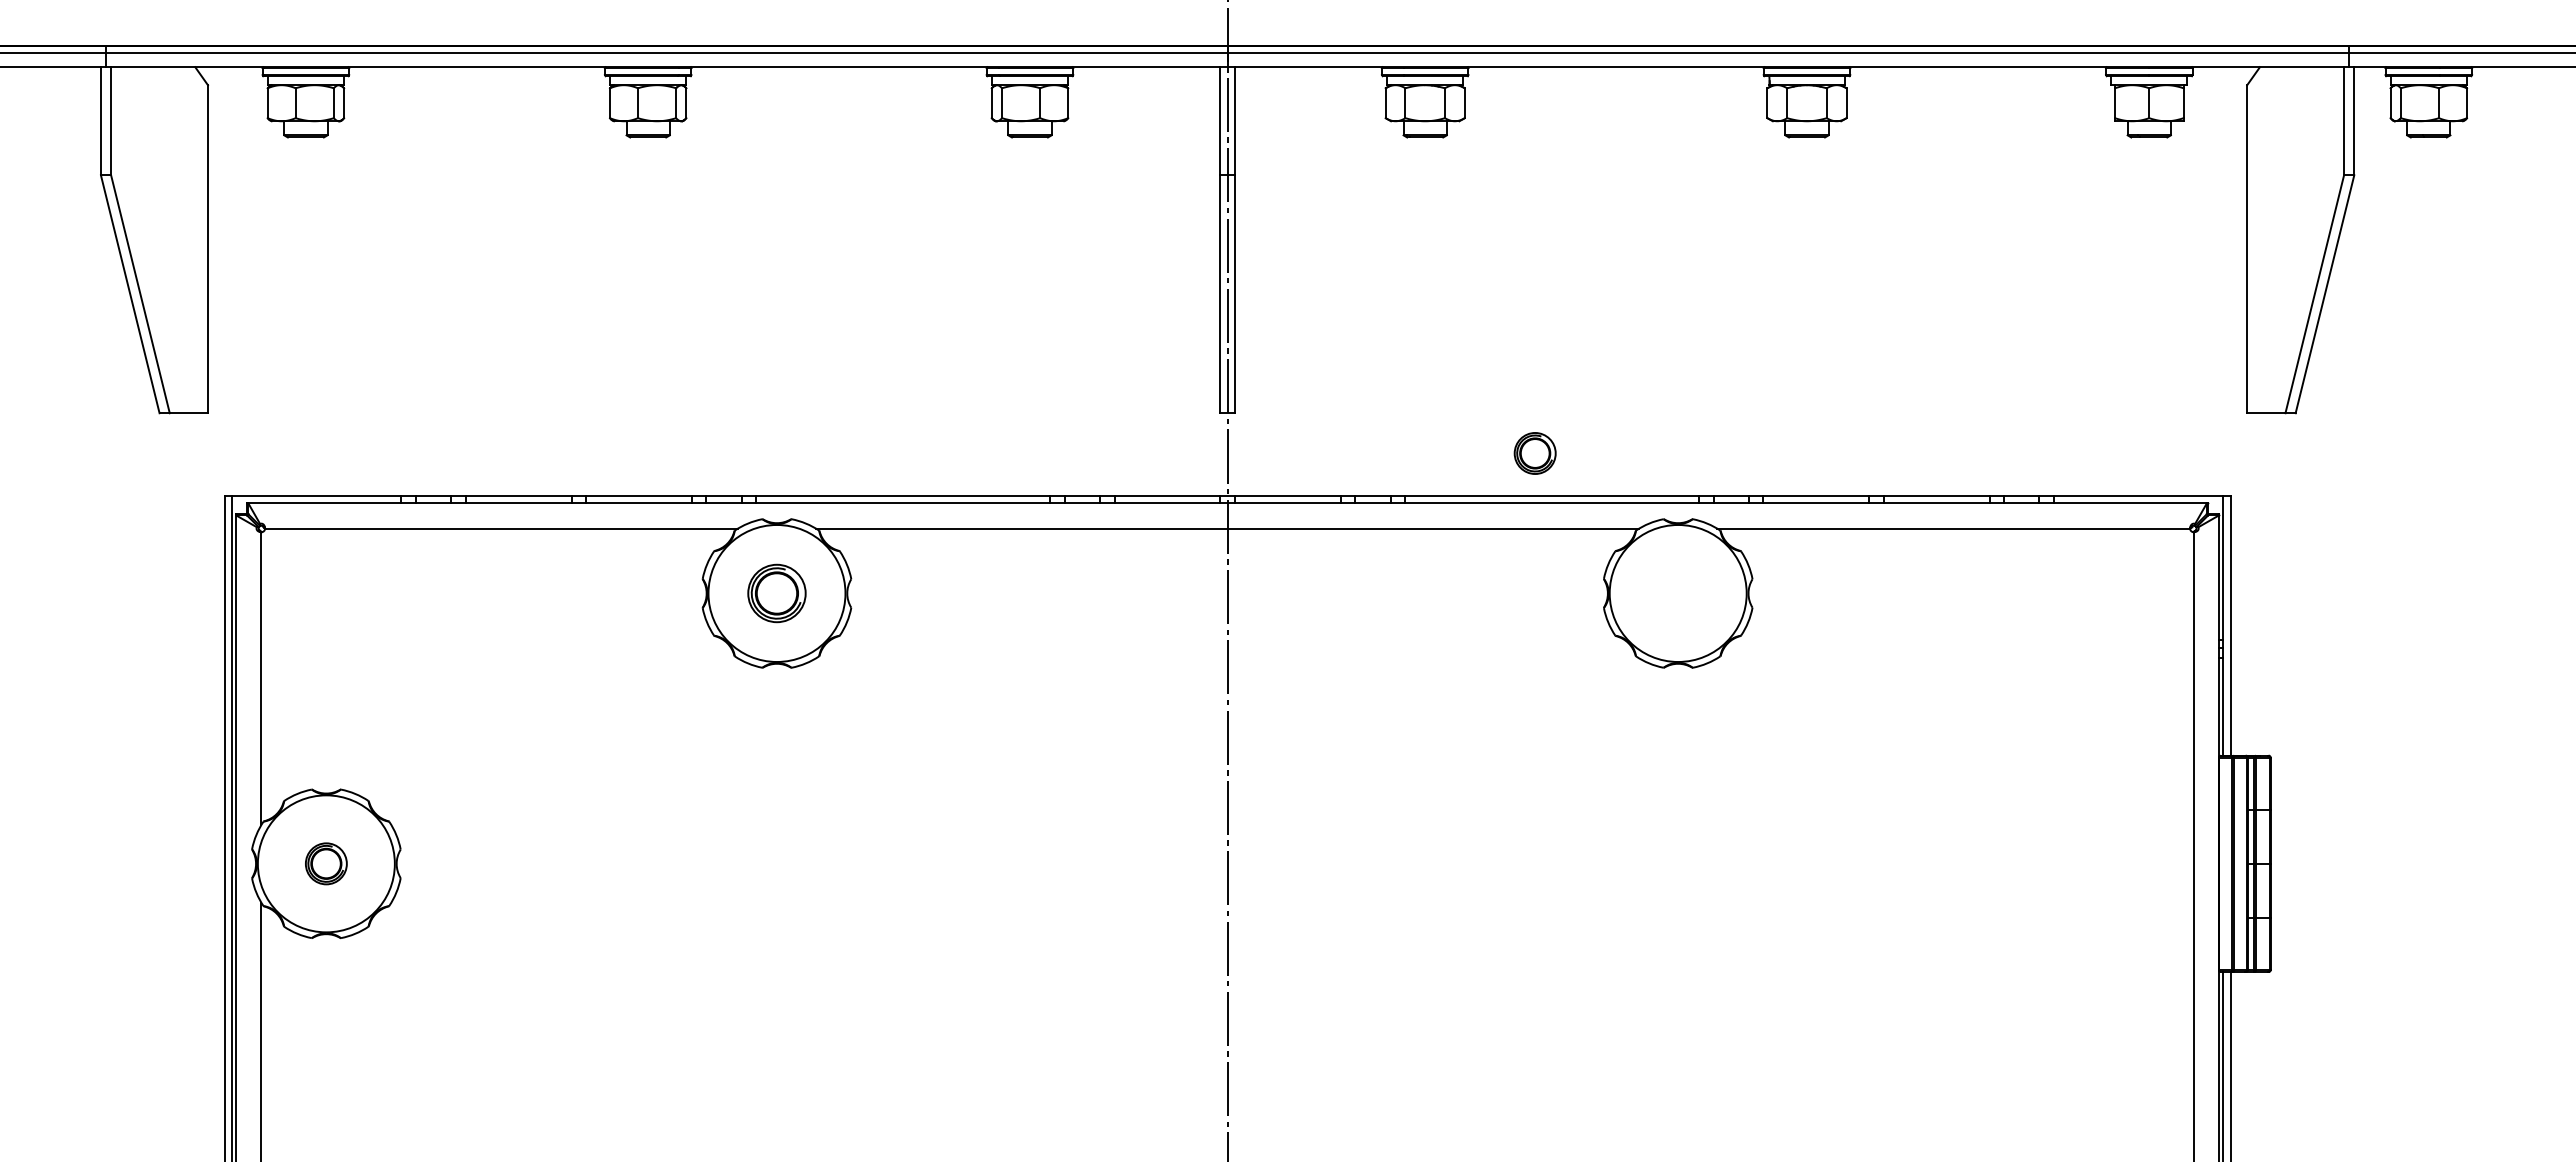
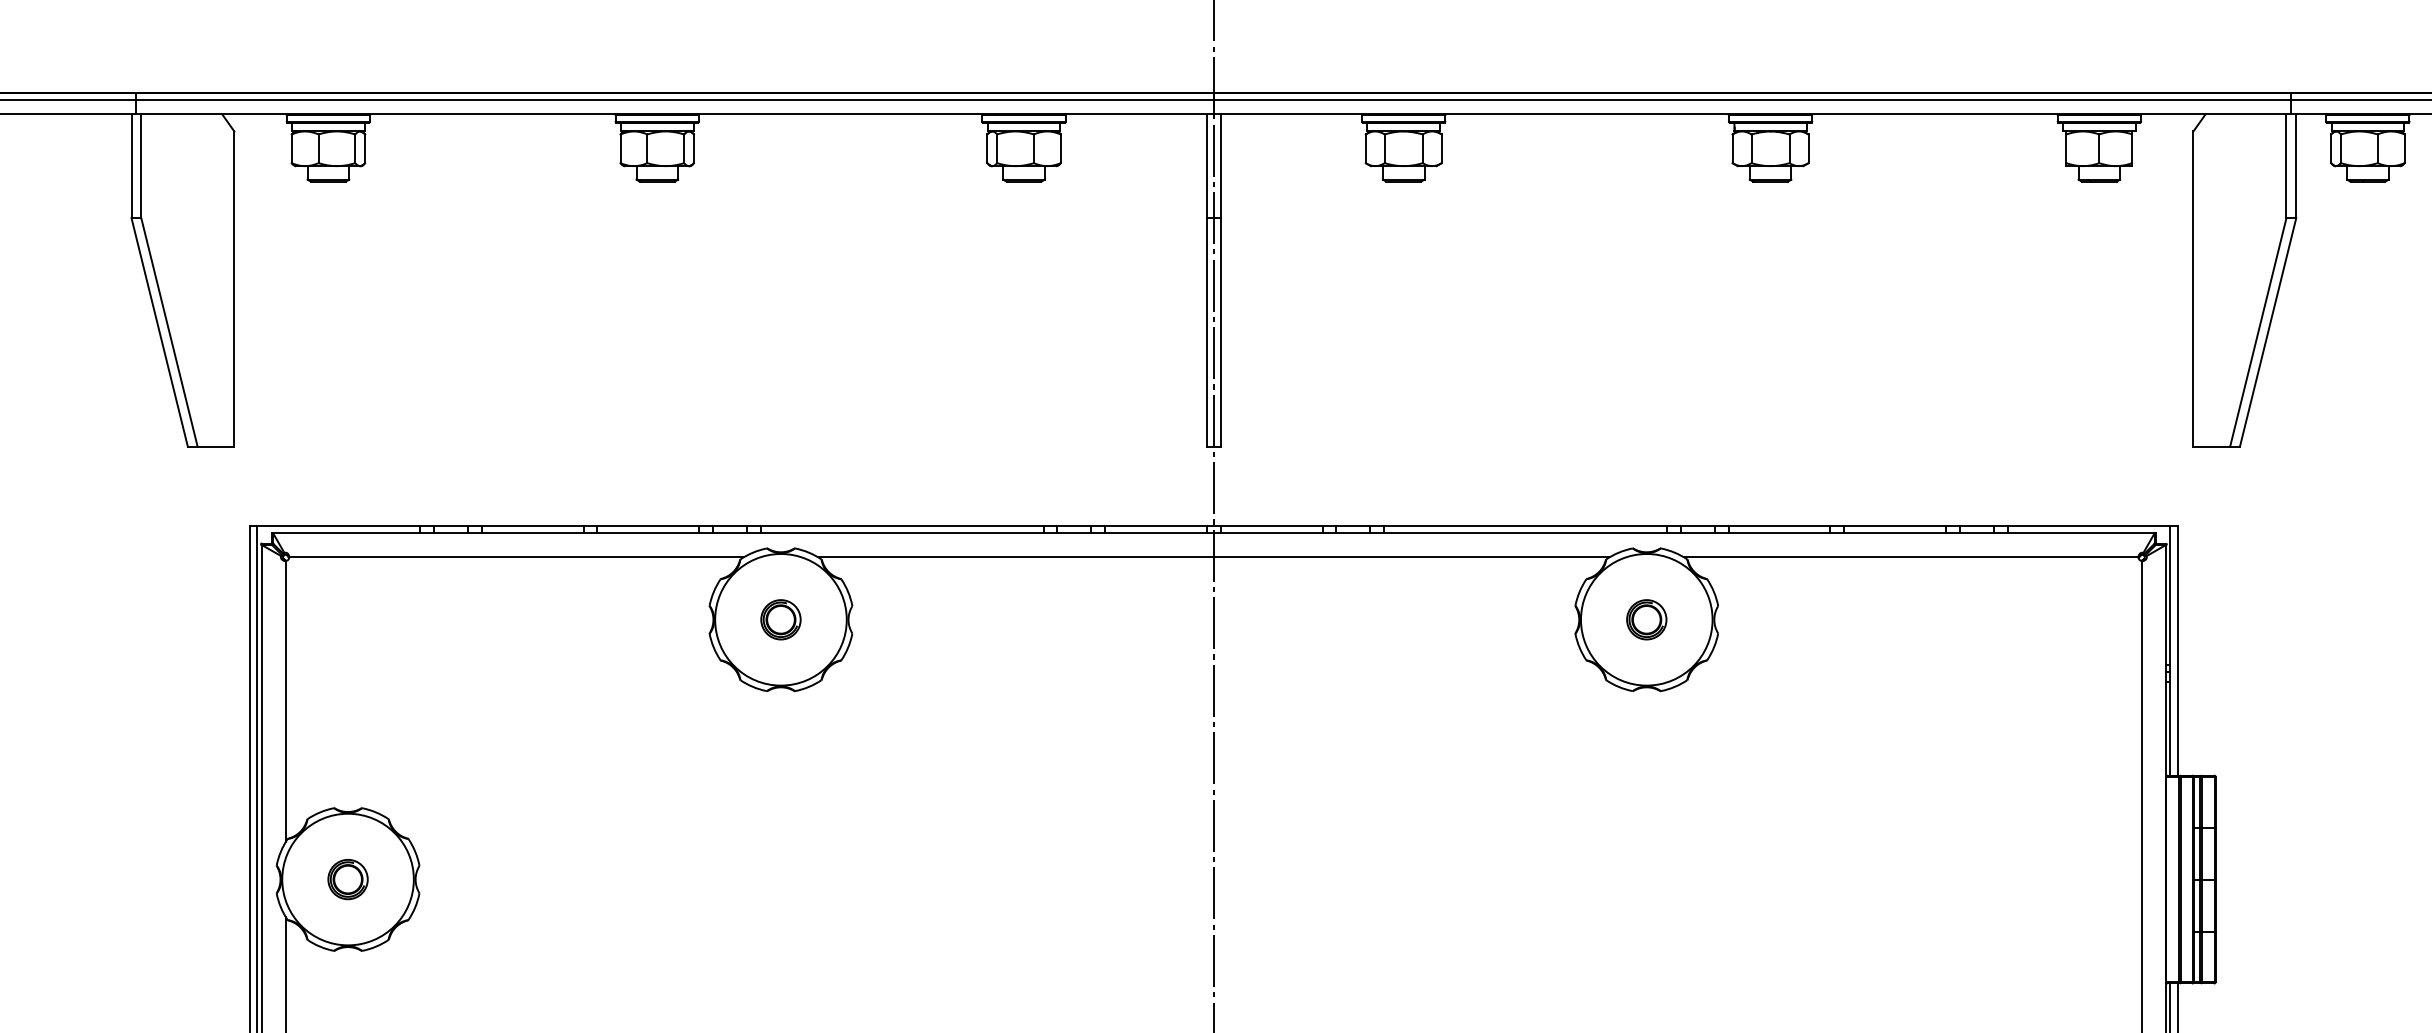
part: (1534, 453) -> (1646, 619), moved
part: (776, 593) -> (780, 619), size x0.71

